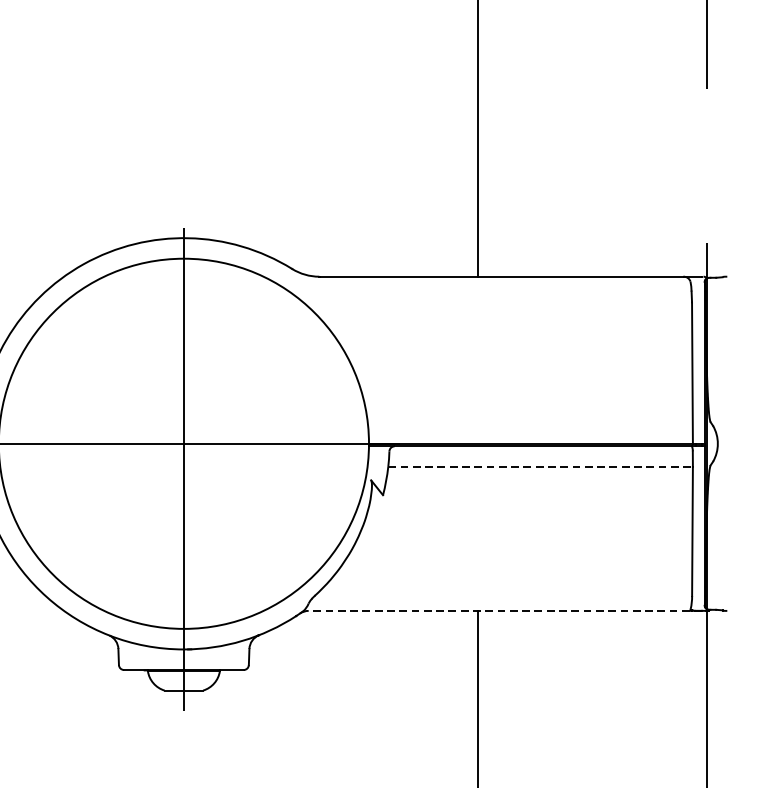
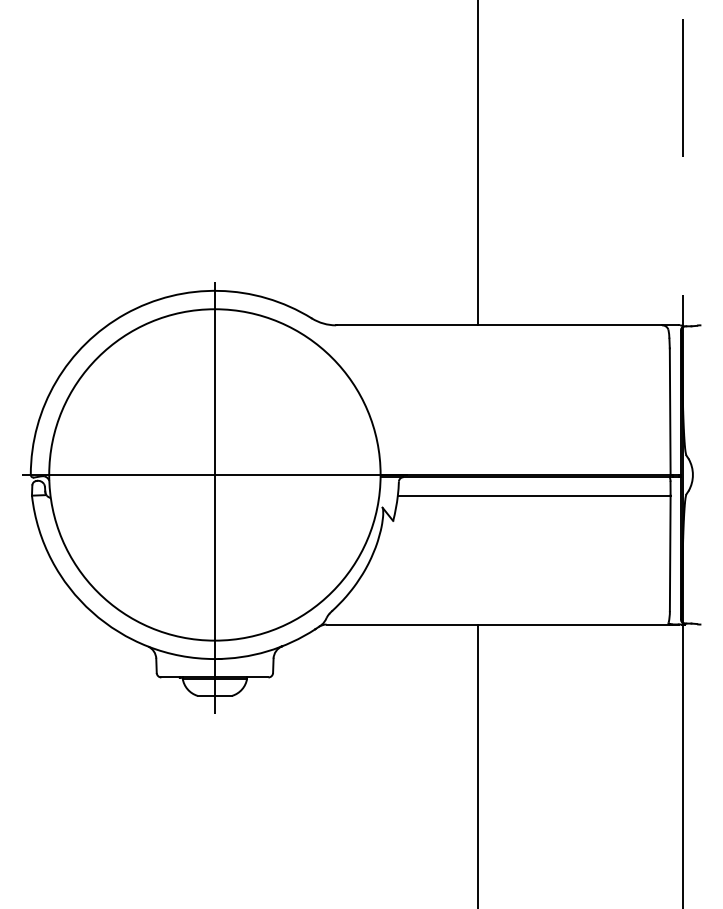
line: (540, 466) -> (534, 495), dashed -> solid
line: (505, 610) -> (502, 624), dashed -> solid

